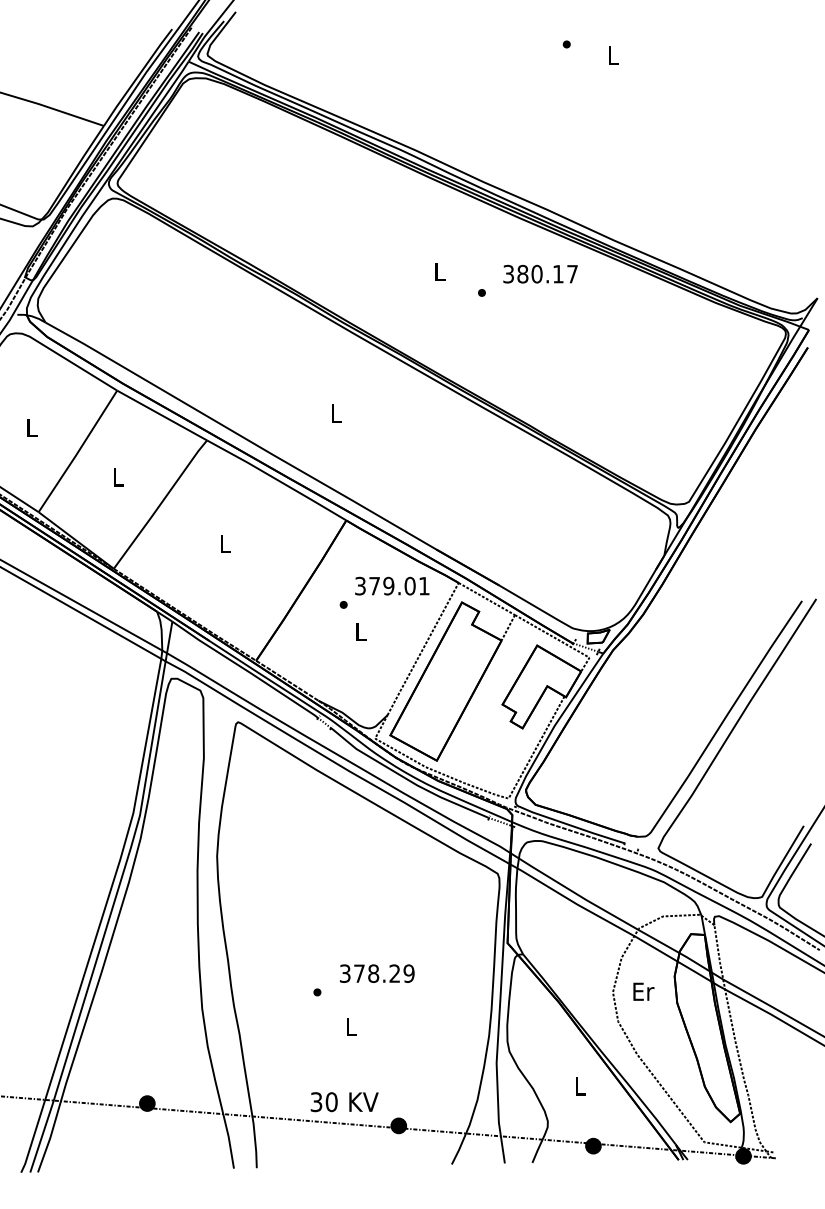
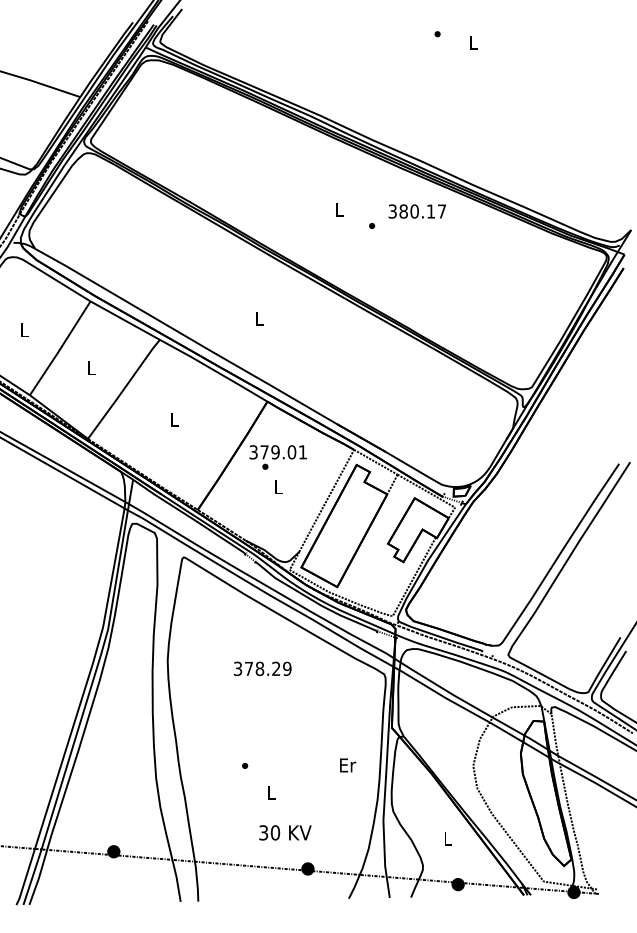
text: (392, 585) -> (278, 451), moved
text: (377, 973) -> (262, 668), moved
text: (643, 991) -> (347, 765), moved
text: (344, 1102) -> (285, 833), moved

